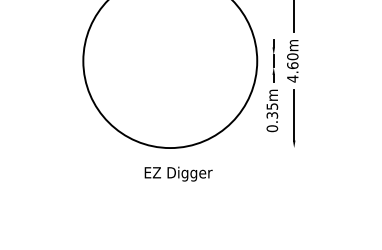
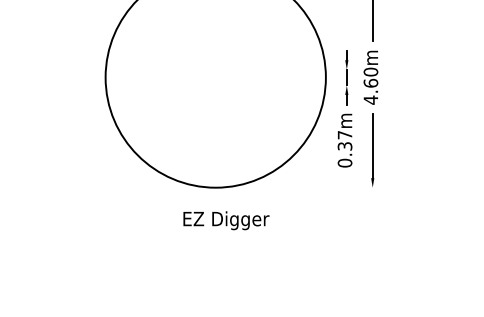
text: (272, 106) -> (345, 135), 0.35m -> 0.37m

